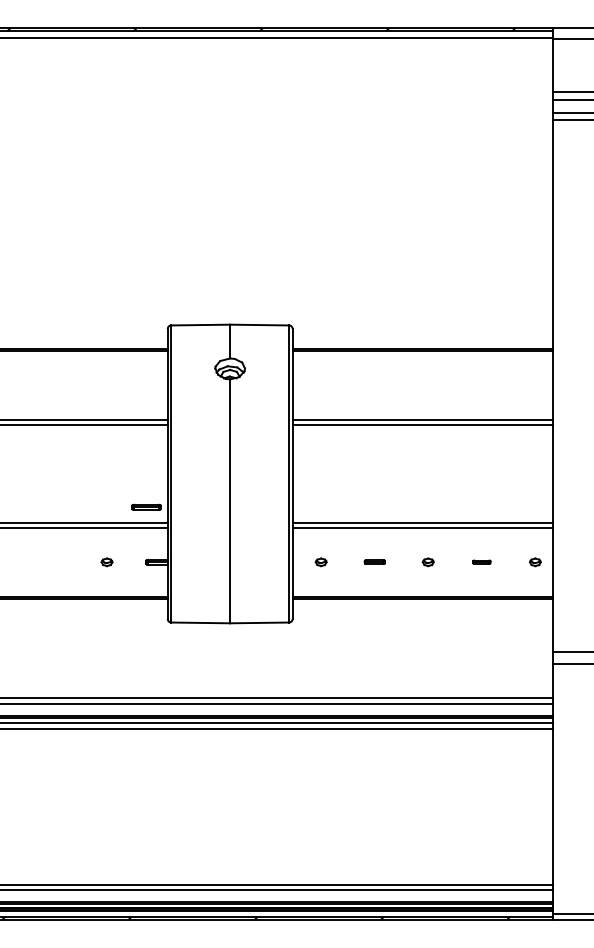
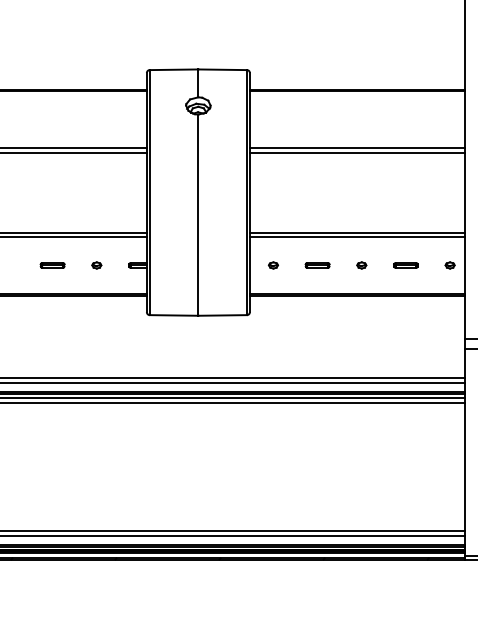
part: (146, 506) -> (52, 264), moved
part: (374, 561) -> (317, 264), size x1.43
part: (481, 561) -> (405, 264), size x1.67

